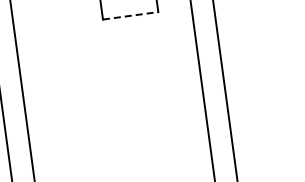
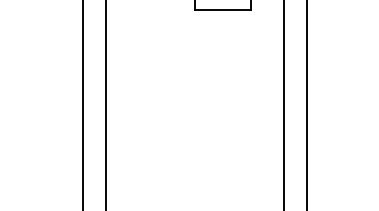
line: (130, 16) -> (222, 10), dashed -> solid

